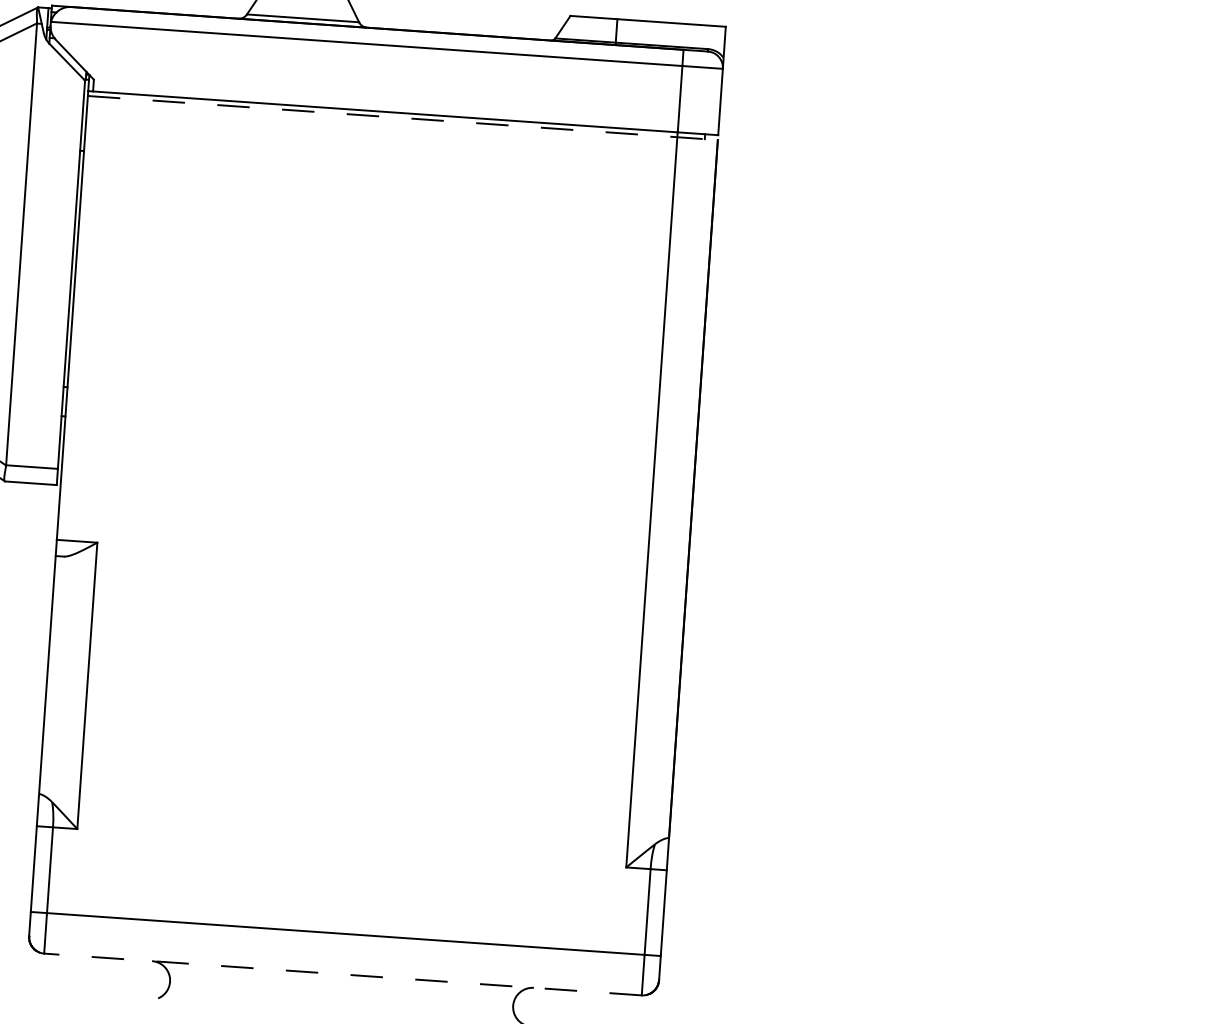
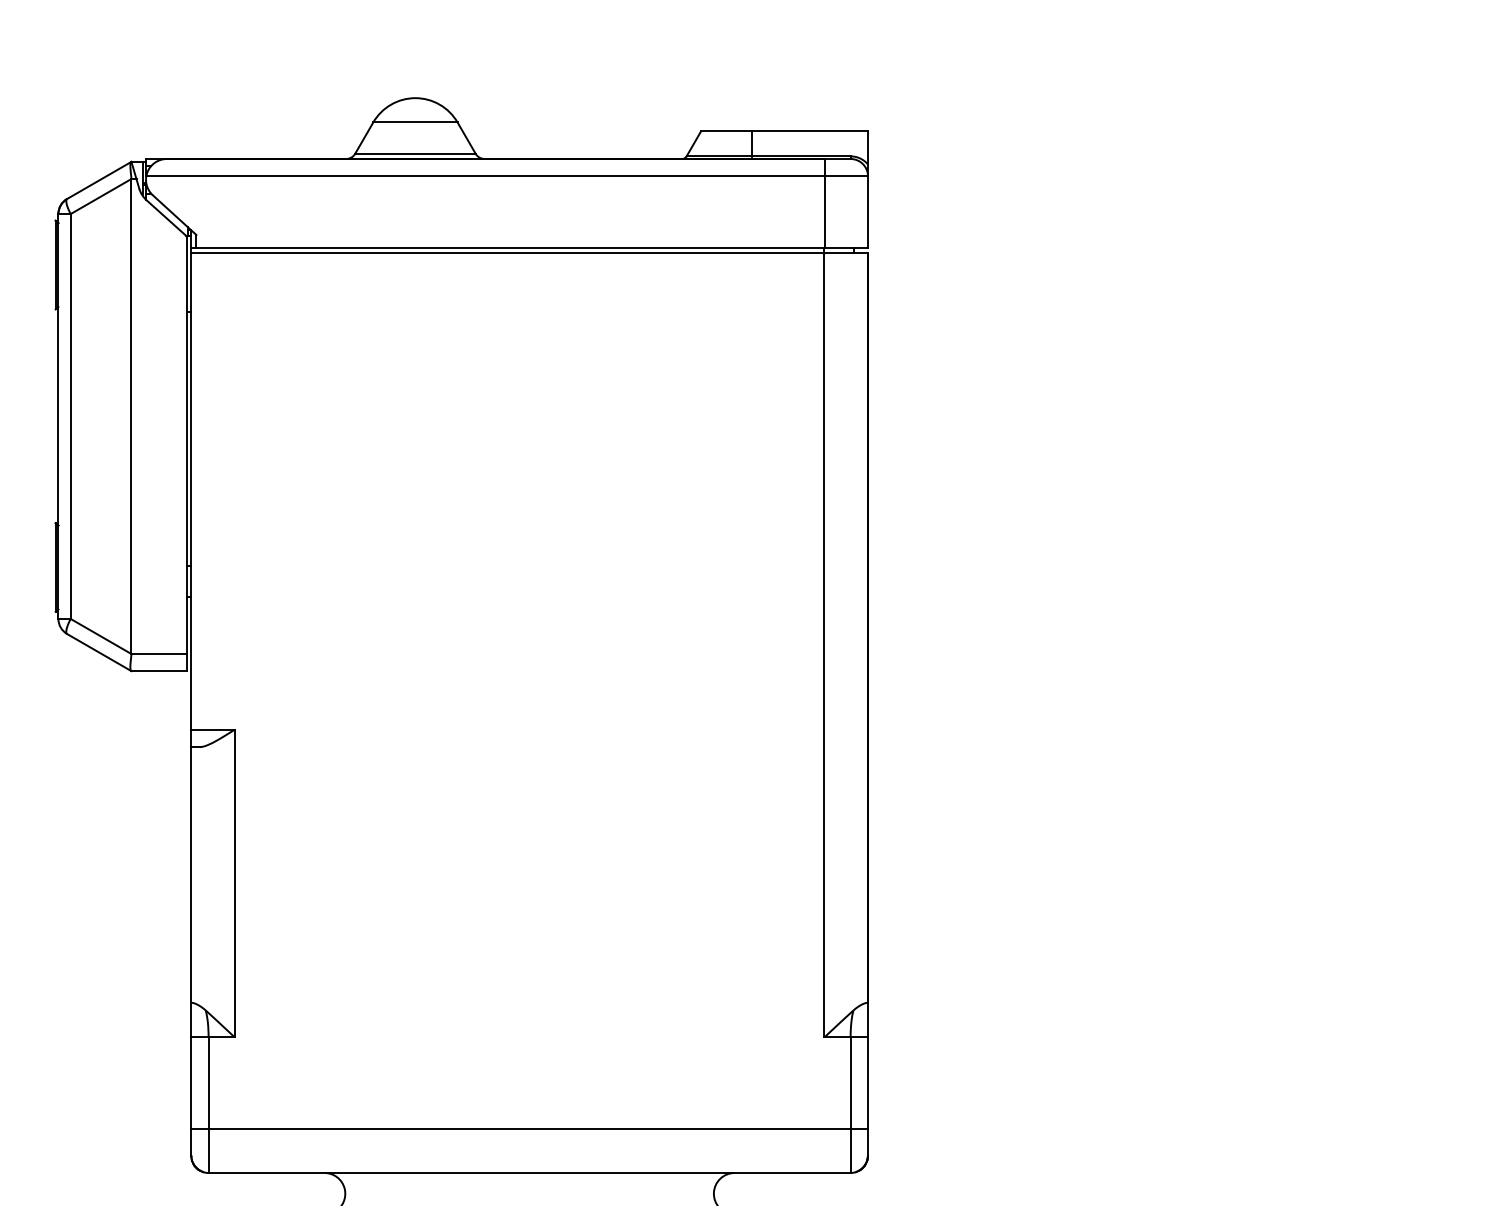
line: (403, 117) -> (530, 252), dashed -> solid
line: (342, 974) -> (529, 1173), dashed -> solid

